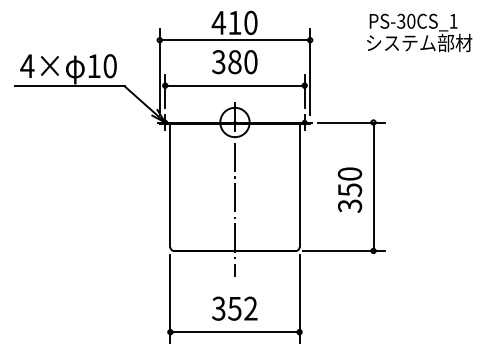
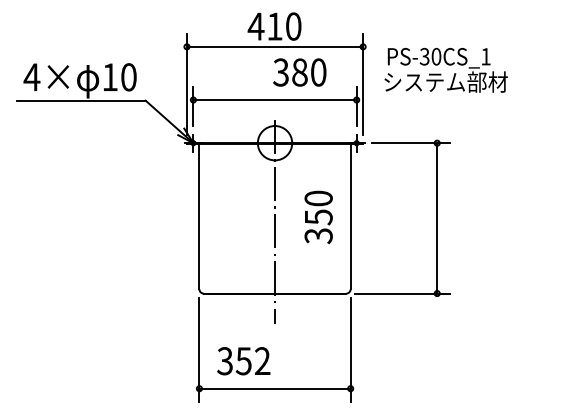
text: (419, 33) -> (445, 70), moved
text: (234, 62) -> (299, 72), moved
text: (349, 190) -> (318, 217), moved
text: (234, 308) -> (243, 361), moved

